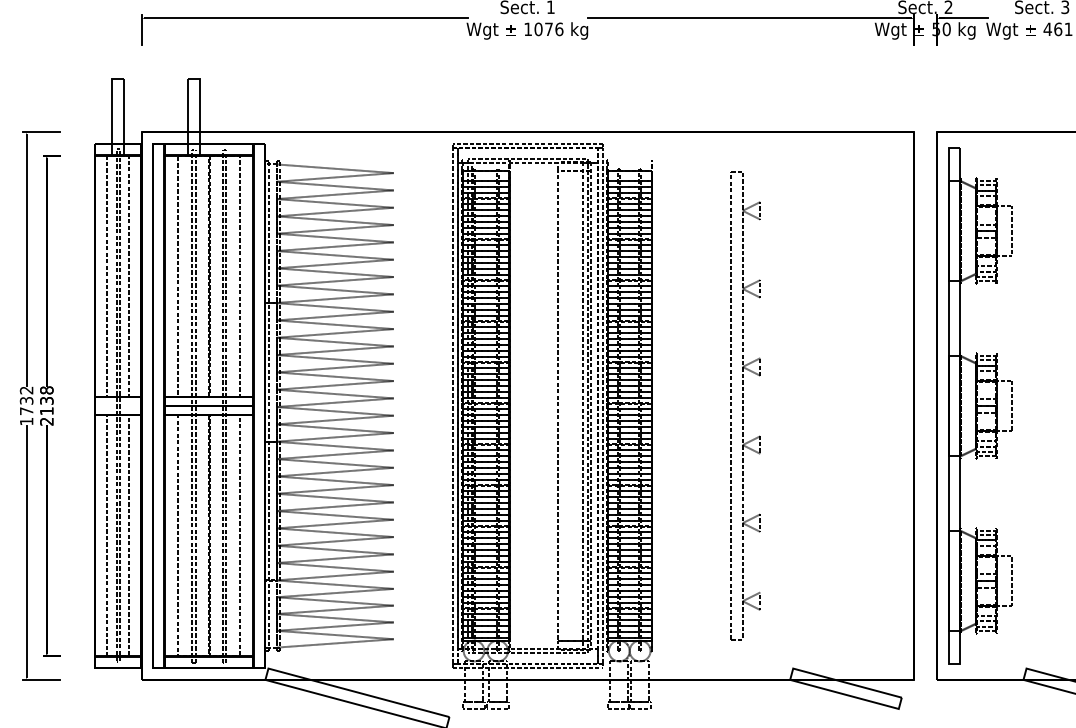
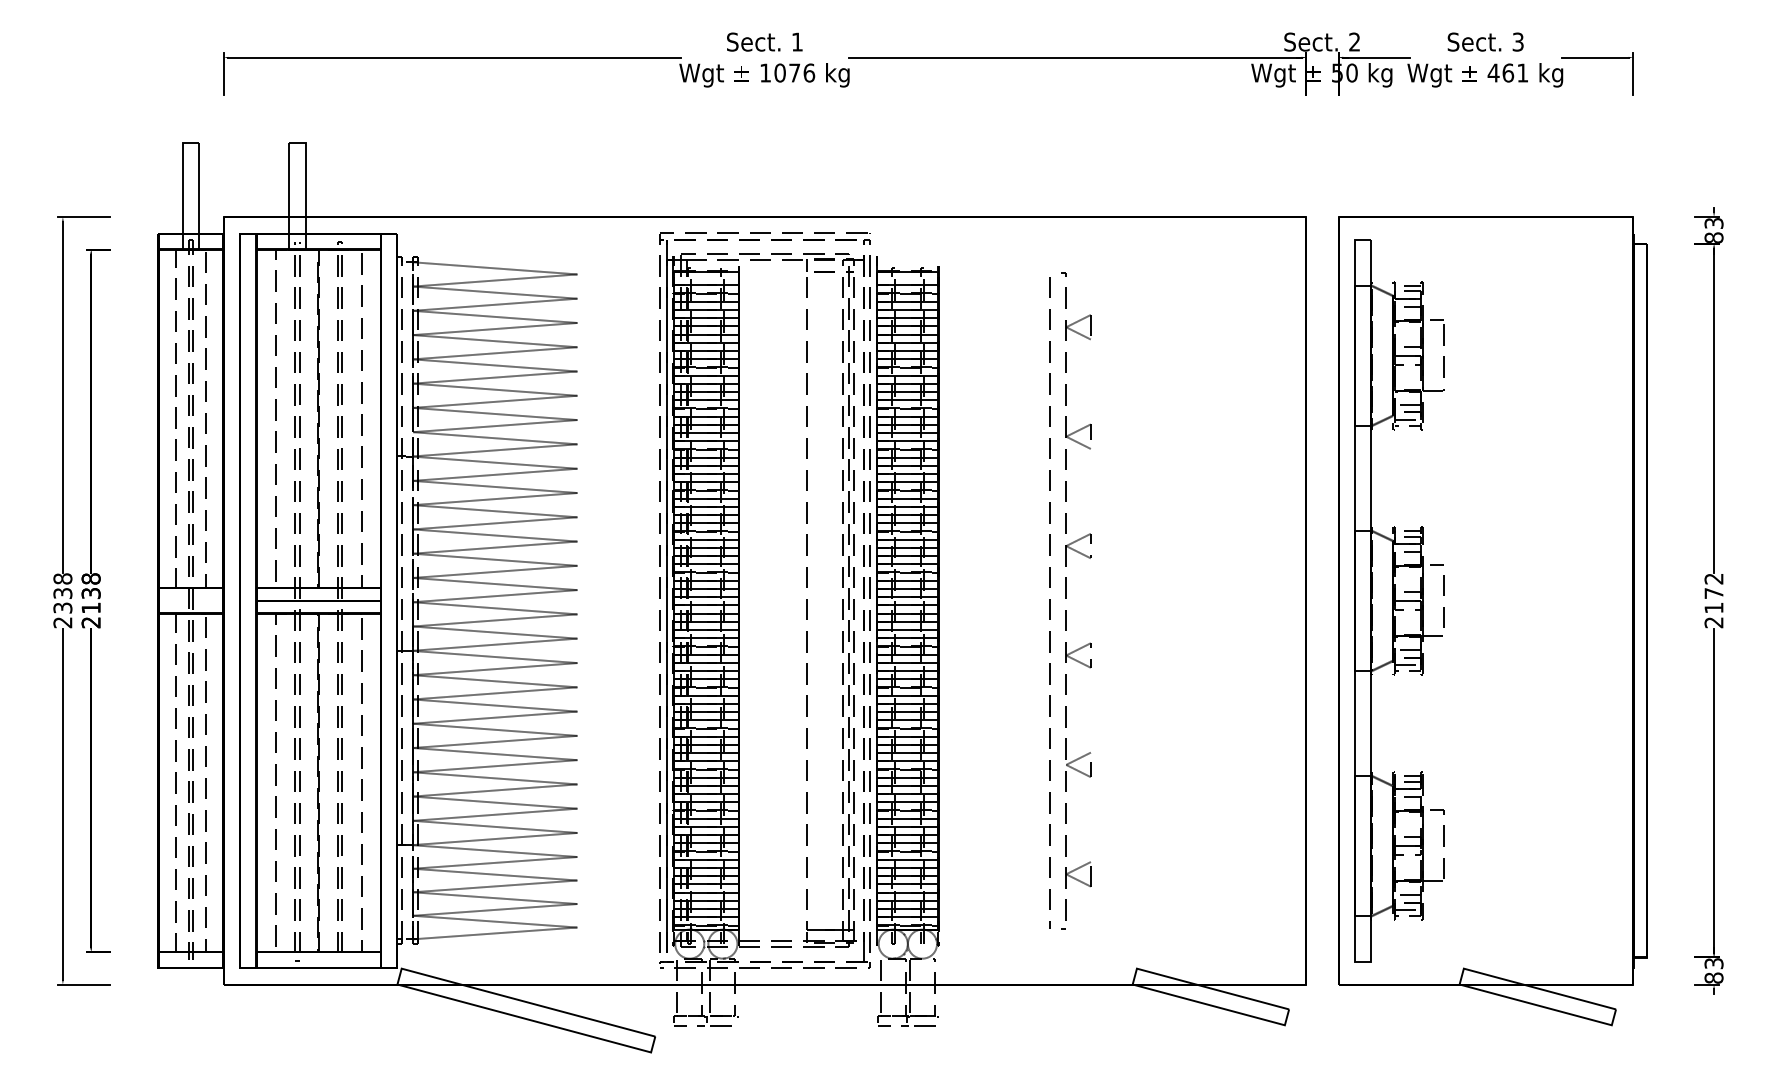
text: (26, 405) -> (62, 600), 1732 -> 2338

